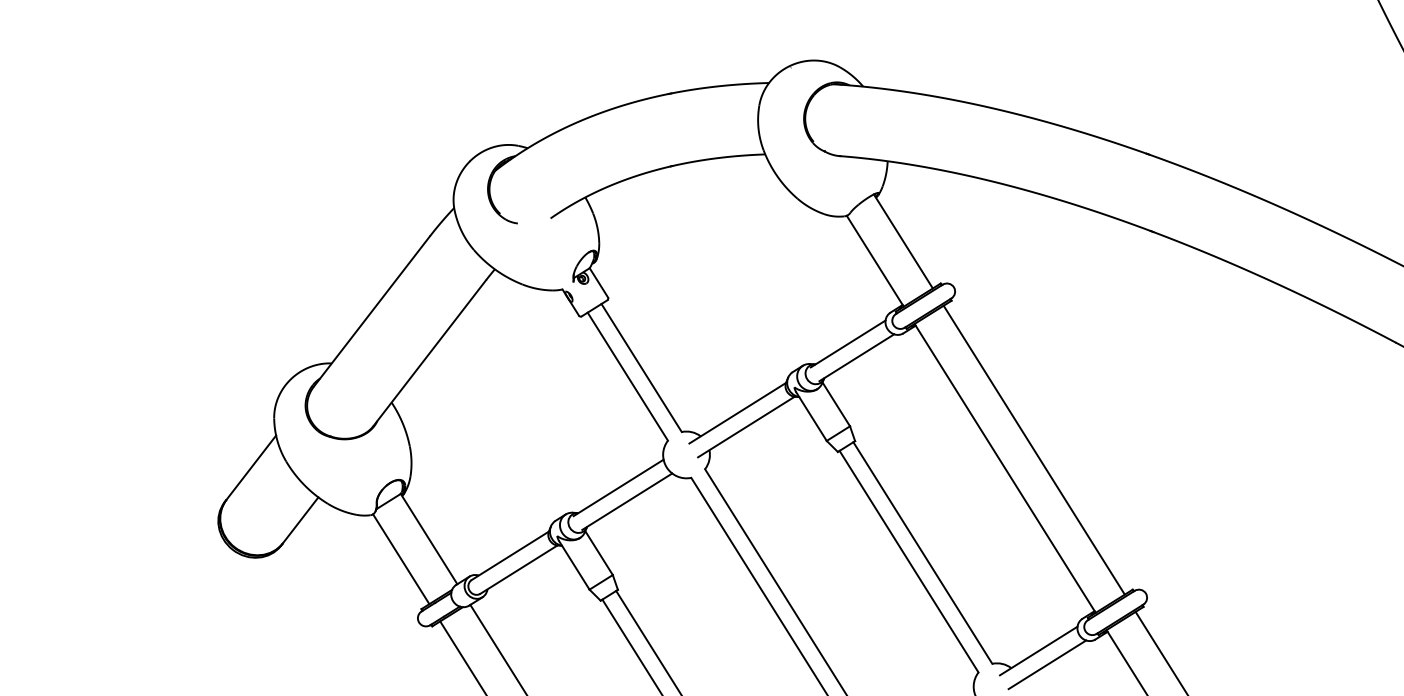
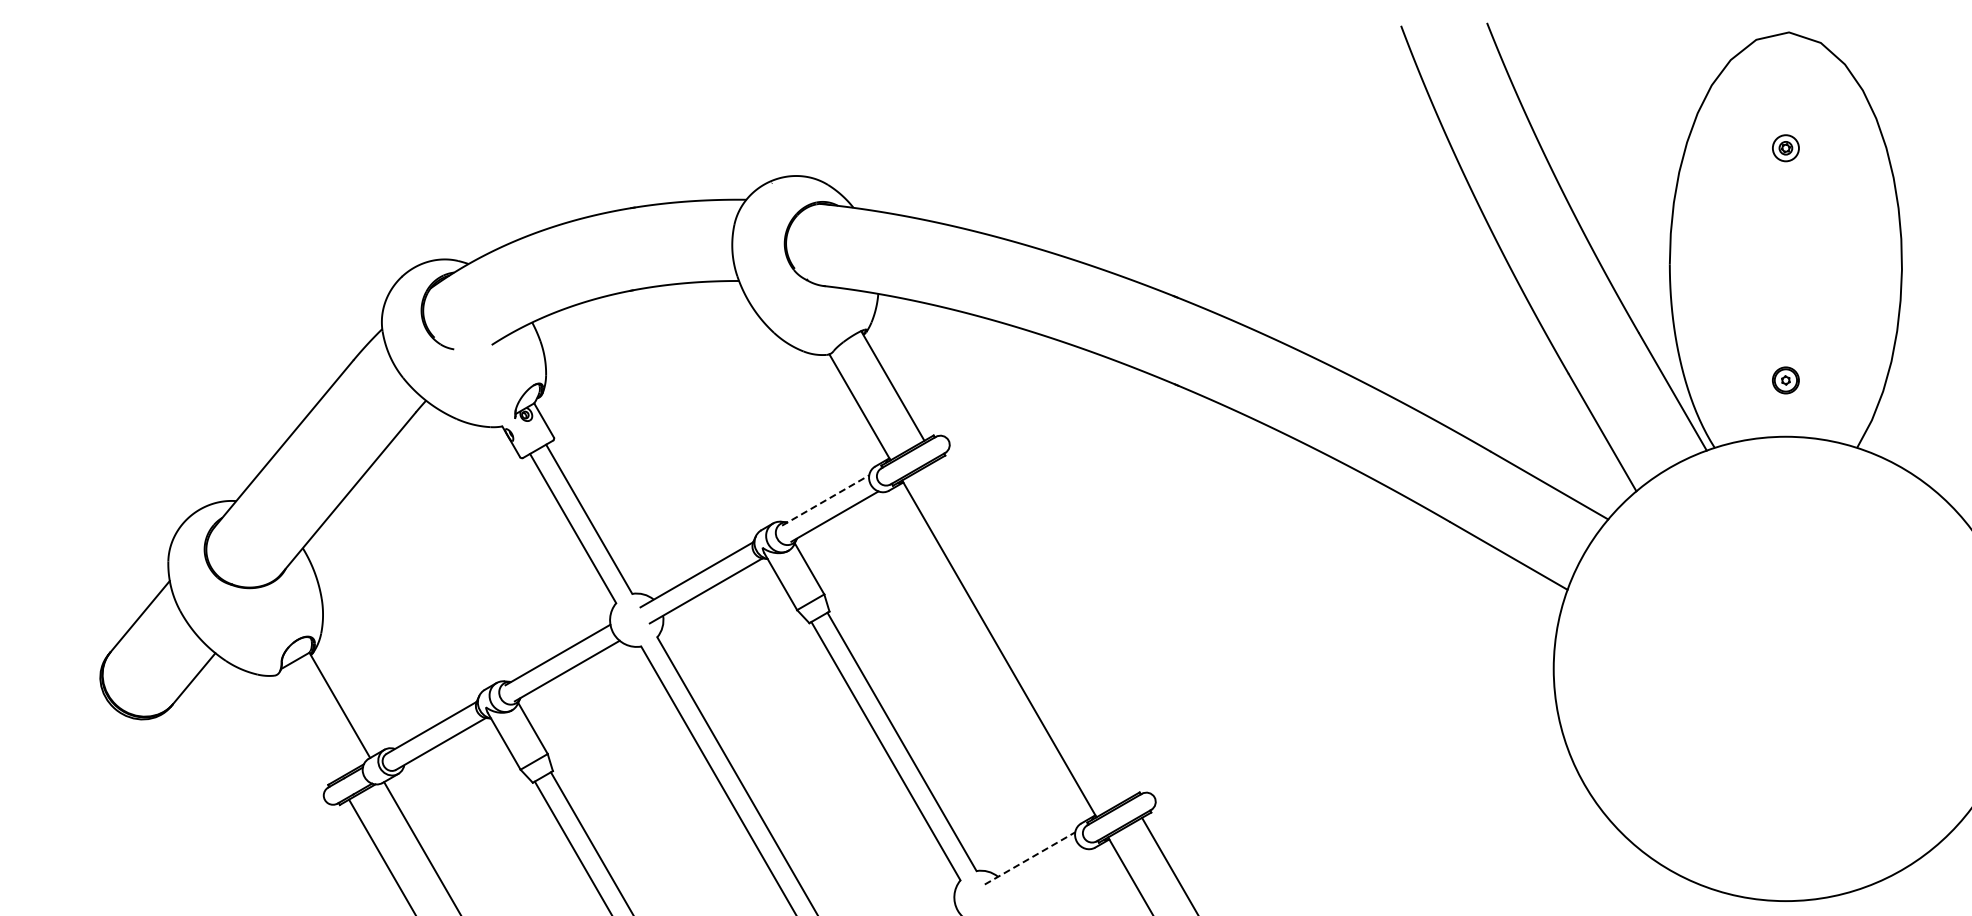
line: (848, 343) -> (826, 500), solid -> dashed
line: (1034, 449) -> (1033, 628), removed
line: (401, 558) -> (307, 726), removed
line: (1039, 651) -> (1030, 858), solid -> dashed
line: (1047, 664) -> (1039, 874), removed

